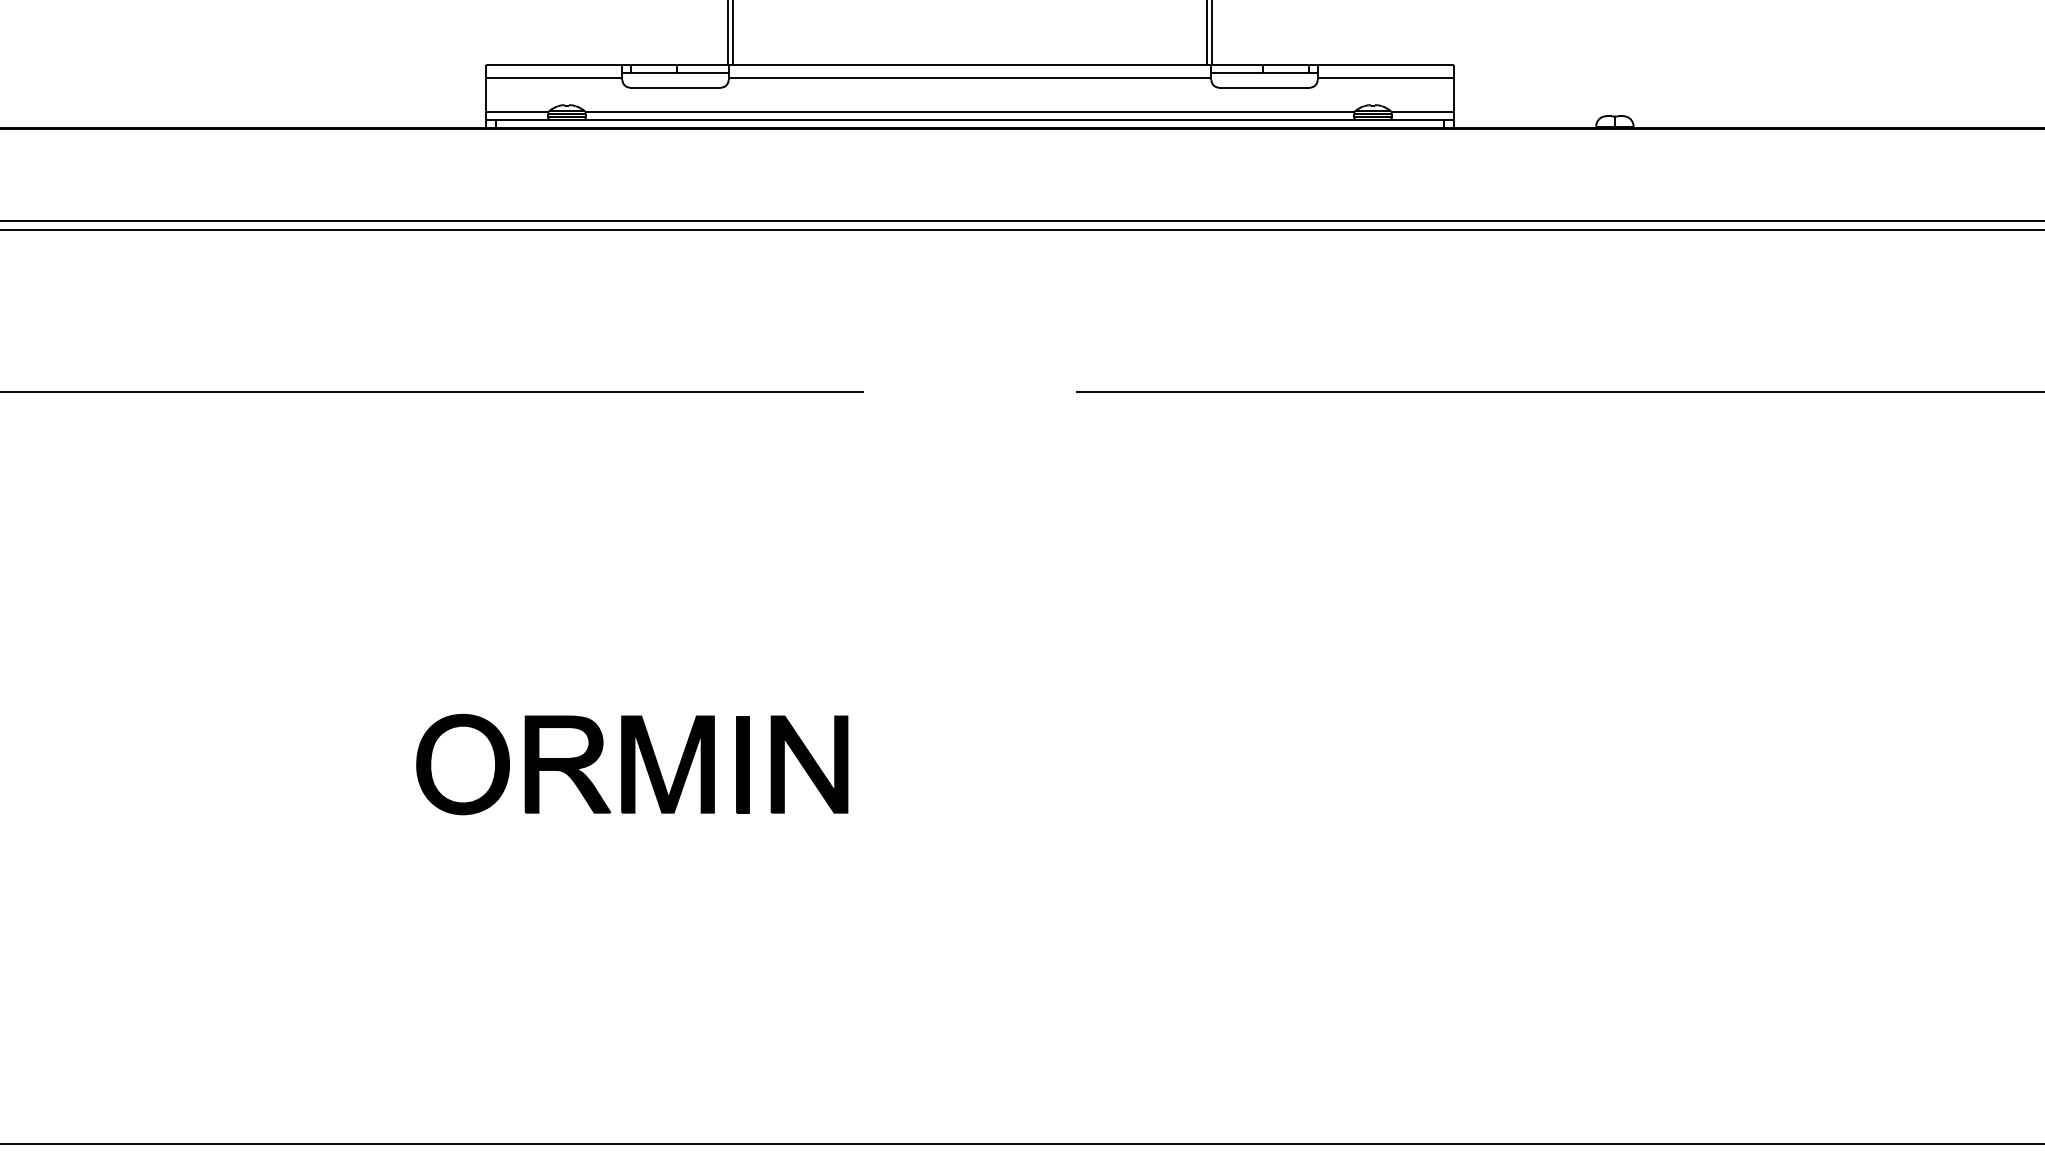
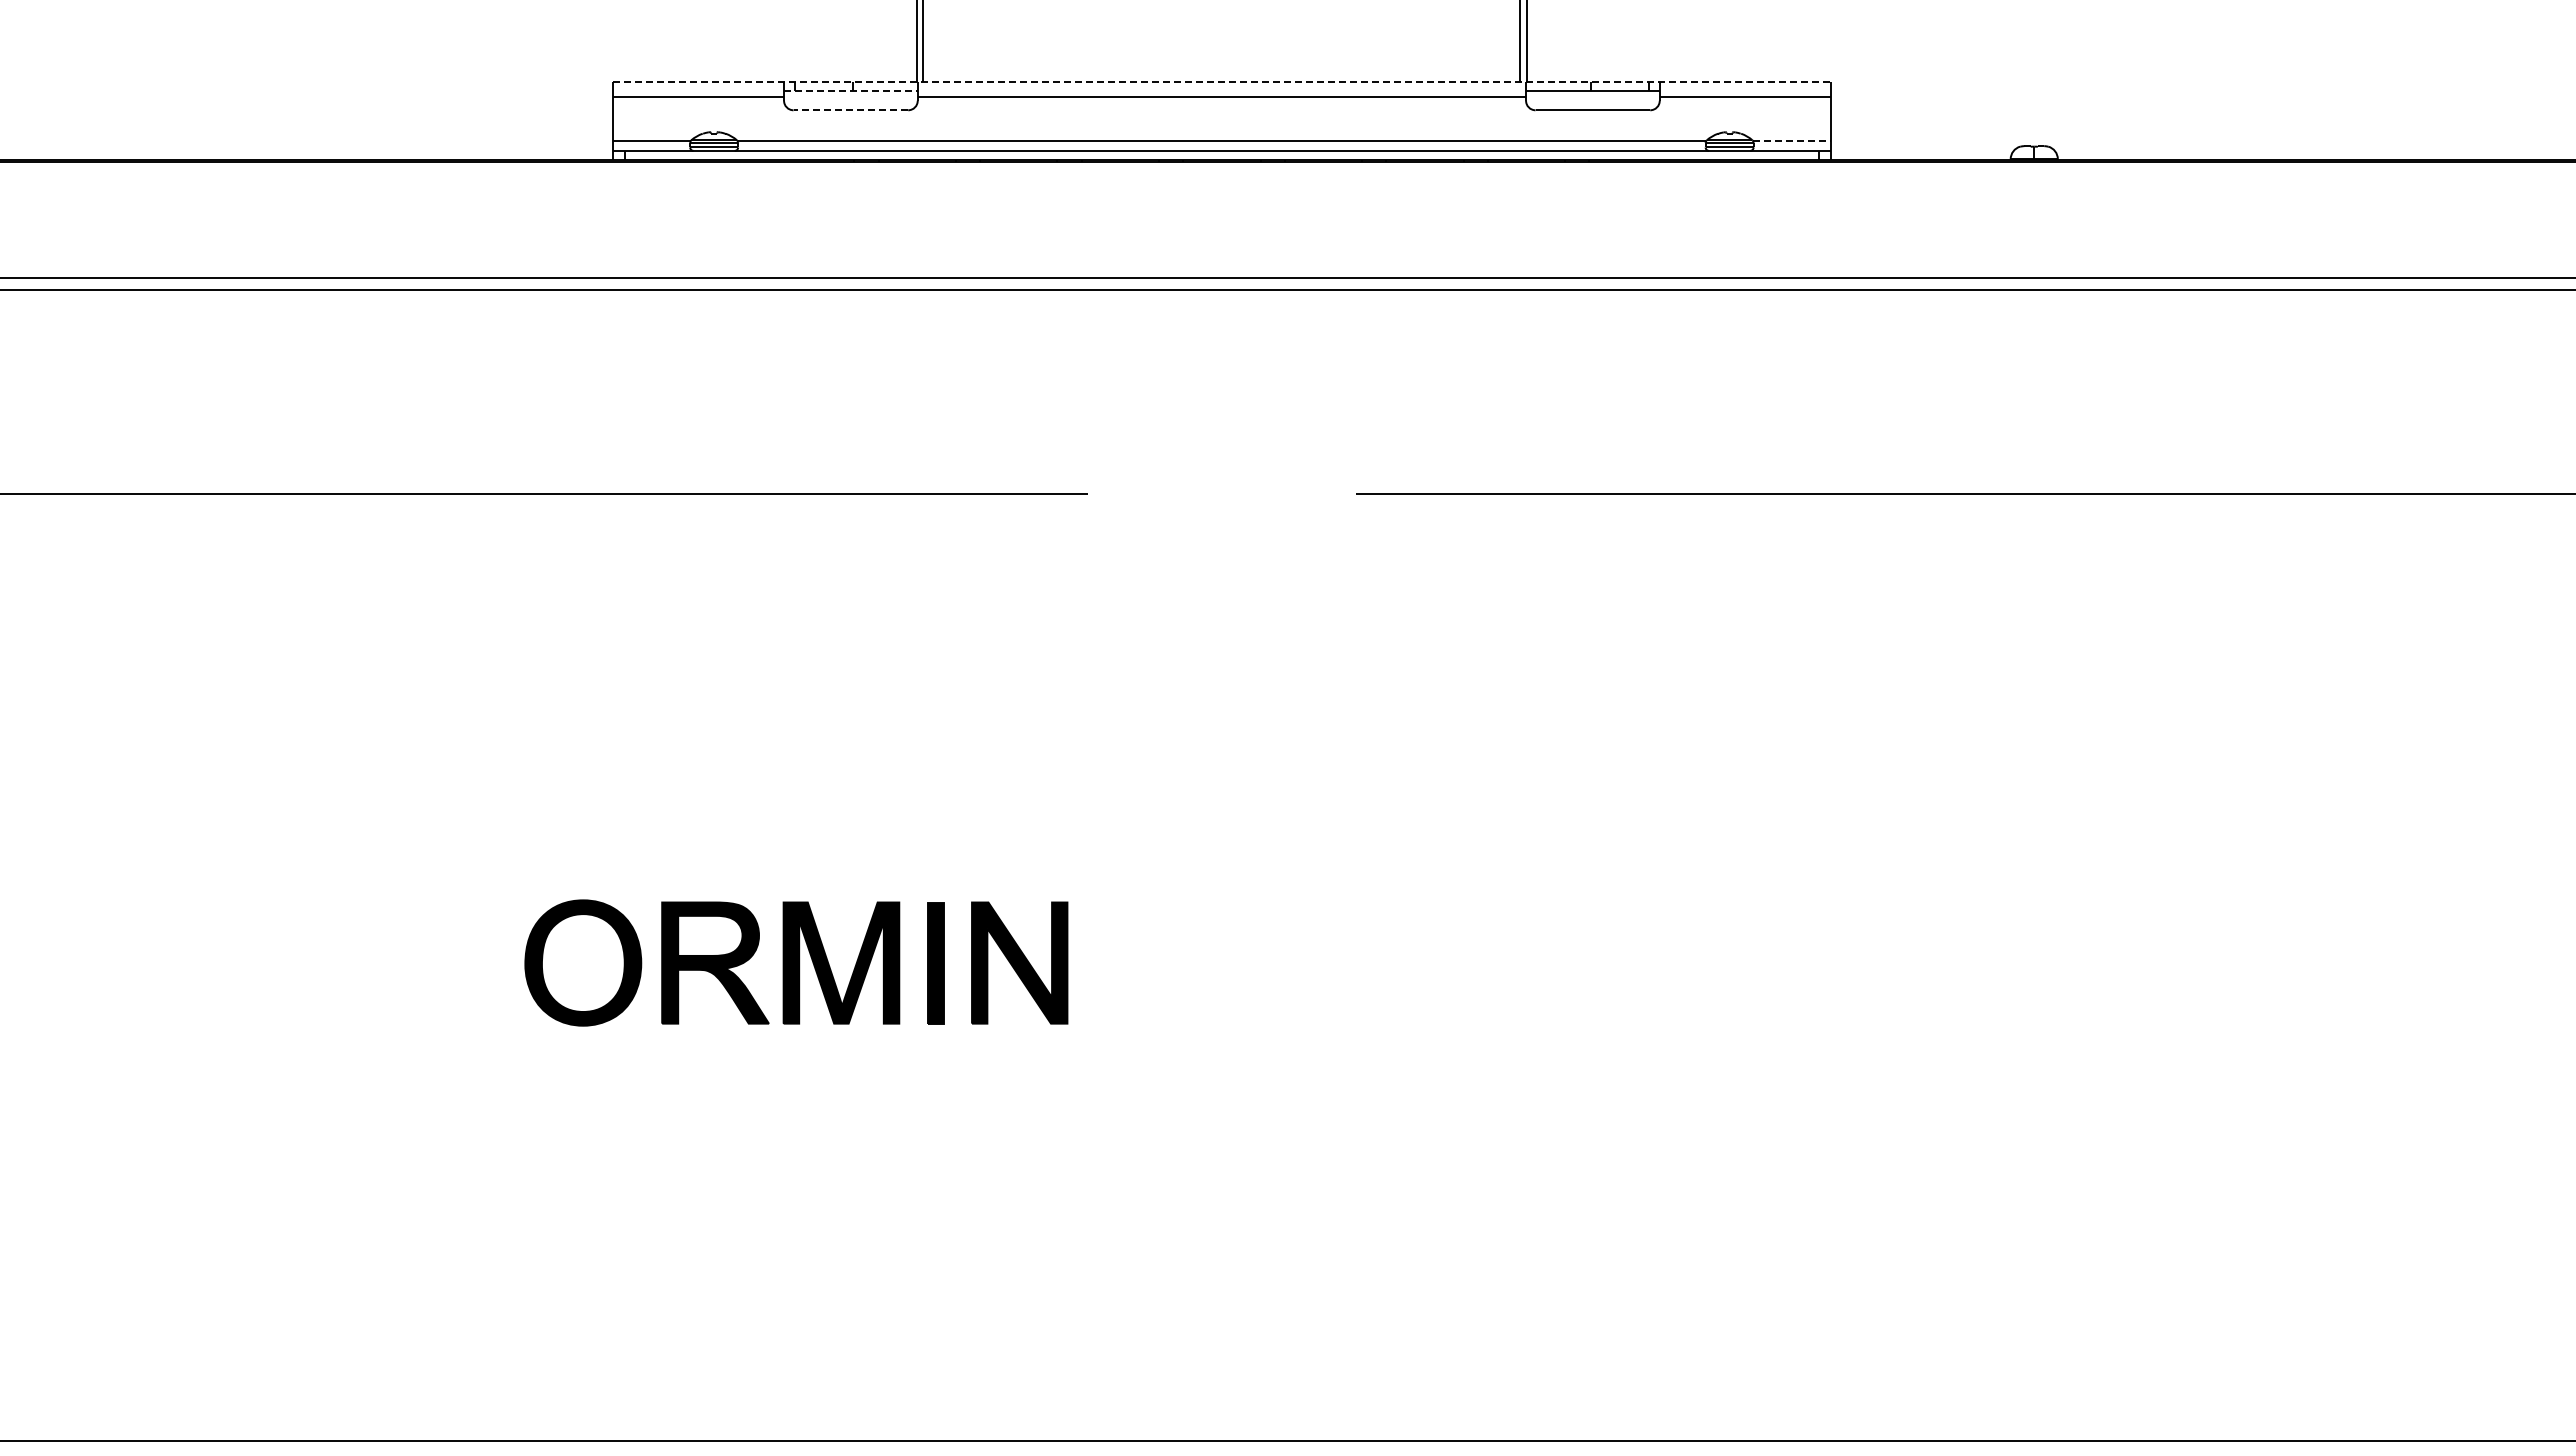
line: (970, 64) -> (1222, 81), solid -> dashed
line: (675, 72) -> (850, 91), solid -> dashed
line: (675, 87) -> (850, 110), solid -> dashed
line: (1422, 112) -> (1792, 141), solid -> dashed

